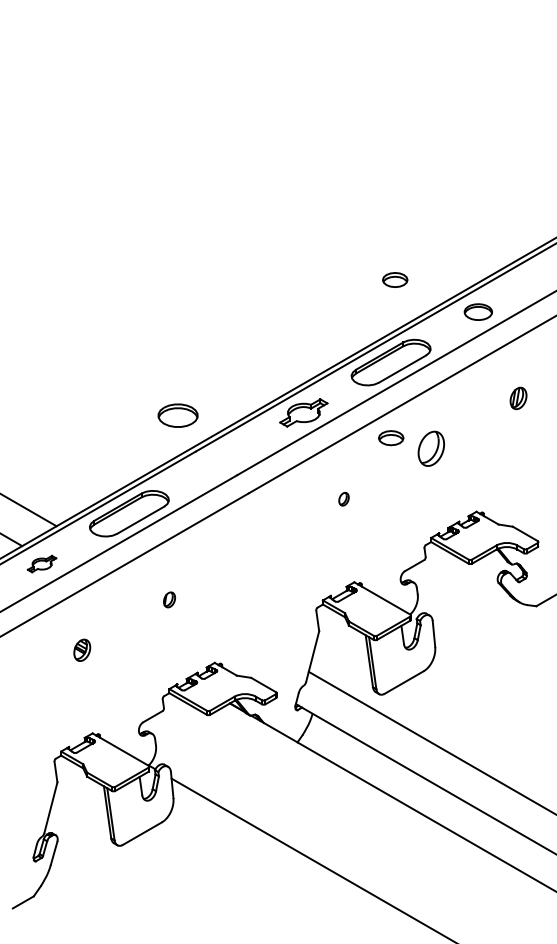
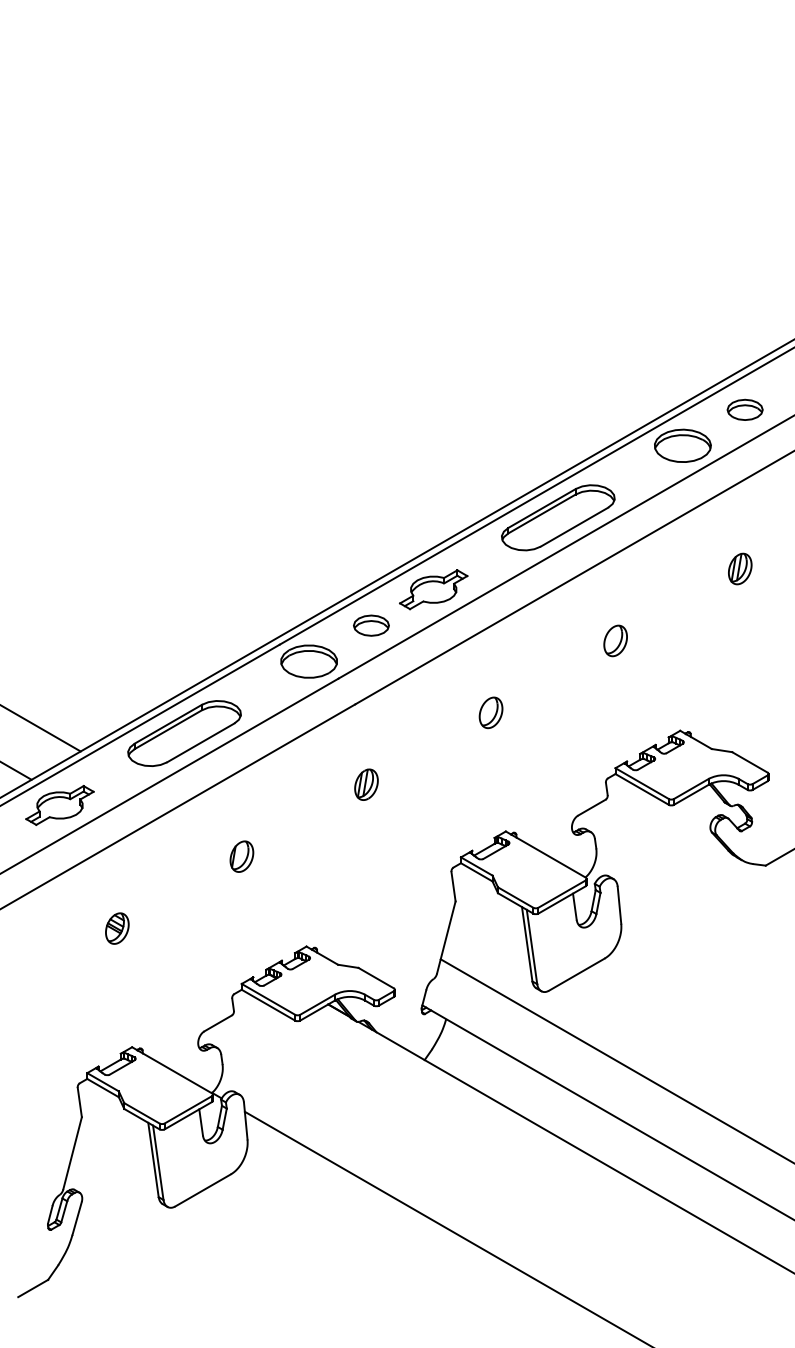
part: (394, 279) -> (744, 409), moved
part: (478, 311) -> (682, 445), size x1.43
part: (177, 415) -> (308, 661), moved
part: (391, 438) -> (371, 625), moved
part: (431, 448) -> (615, 640), size x0.62
part: (343, 498) -> (490, 712), size x1.67
part: (256, 549) -> (366, 784), added
part: (41, 564) -> (59, 805), size x1.67
part: (169, 599) -> (241, 856), size x1.43

